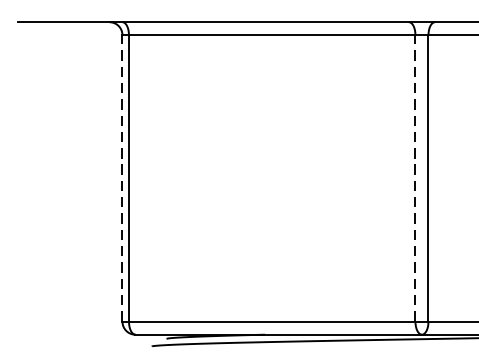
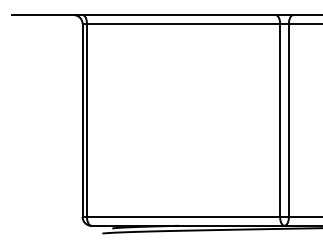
line: (122, 178) -> (82, 120), dashed -> solid
line: (416, 178) -> (280, 120), dashed -> solid

